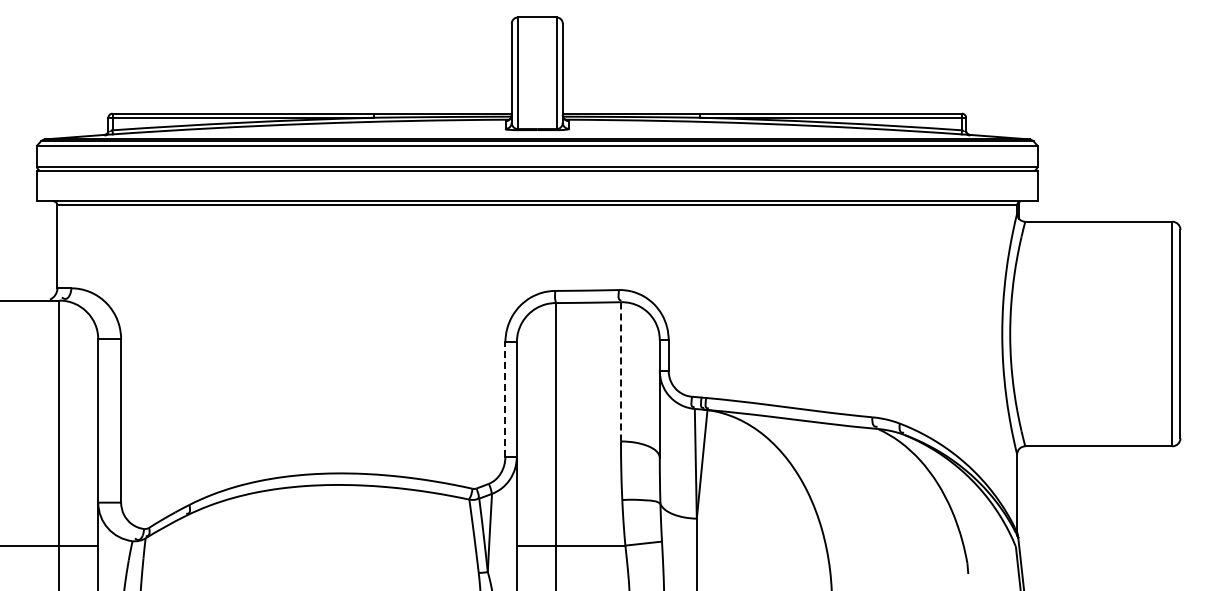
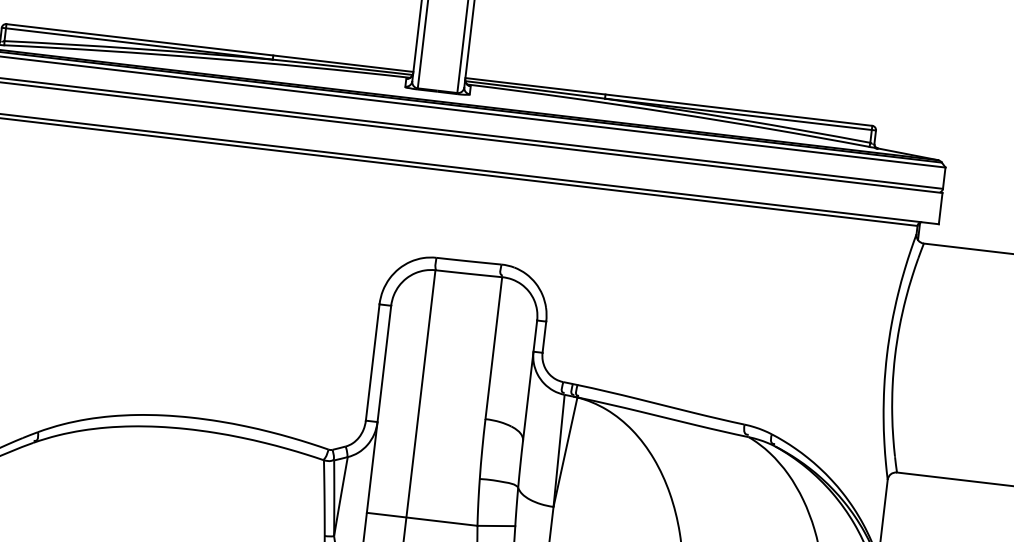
line: (621, 371) -> (494, 347), dashed -> solid
line: (505, 399) -> (372, 362), dashed -> solid

